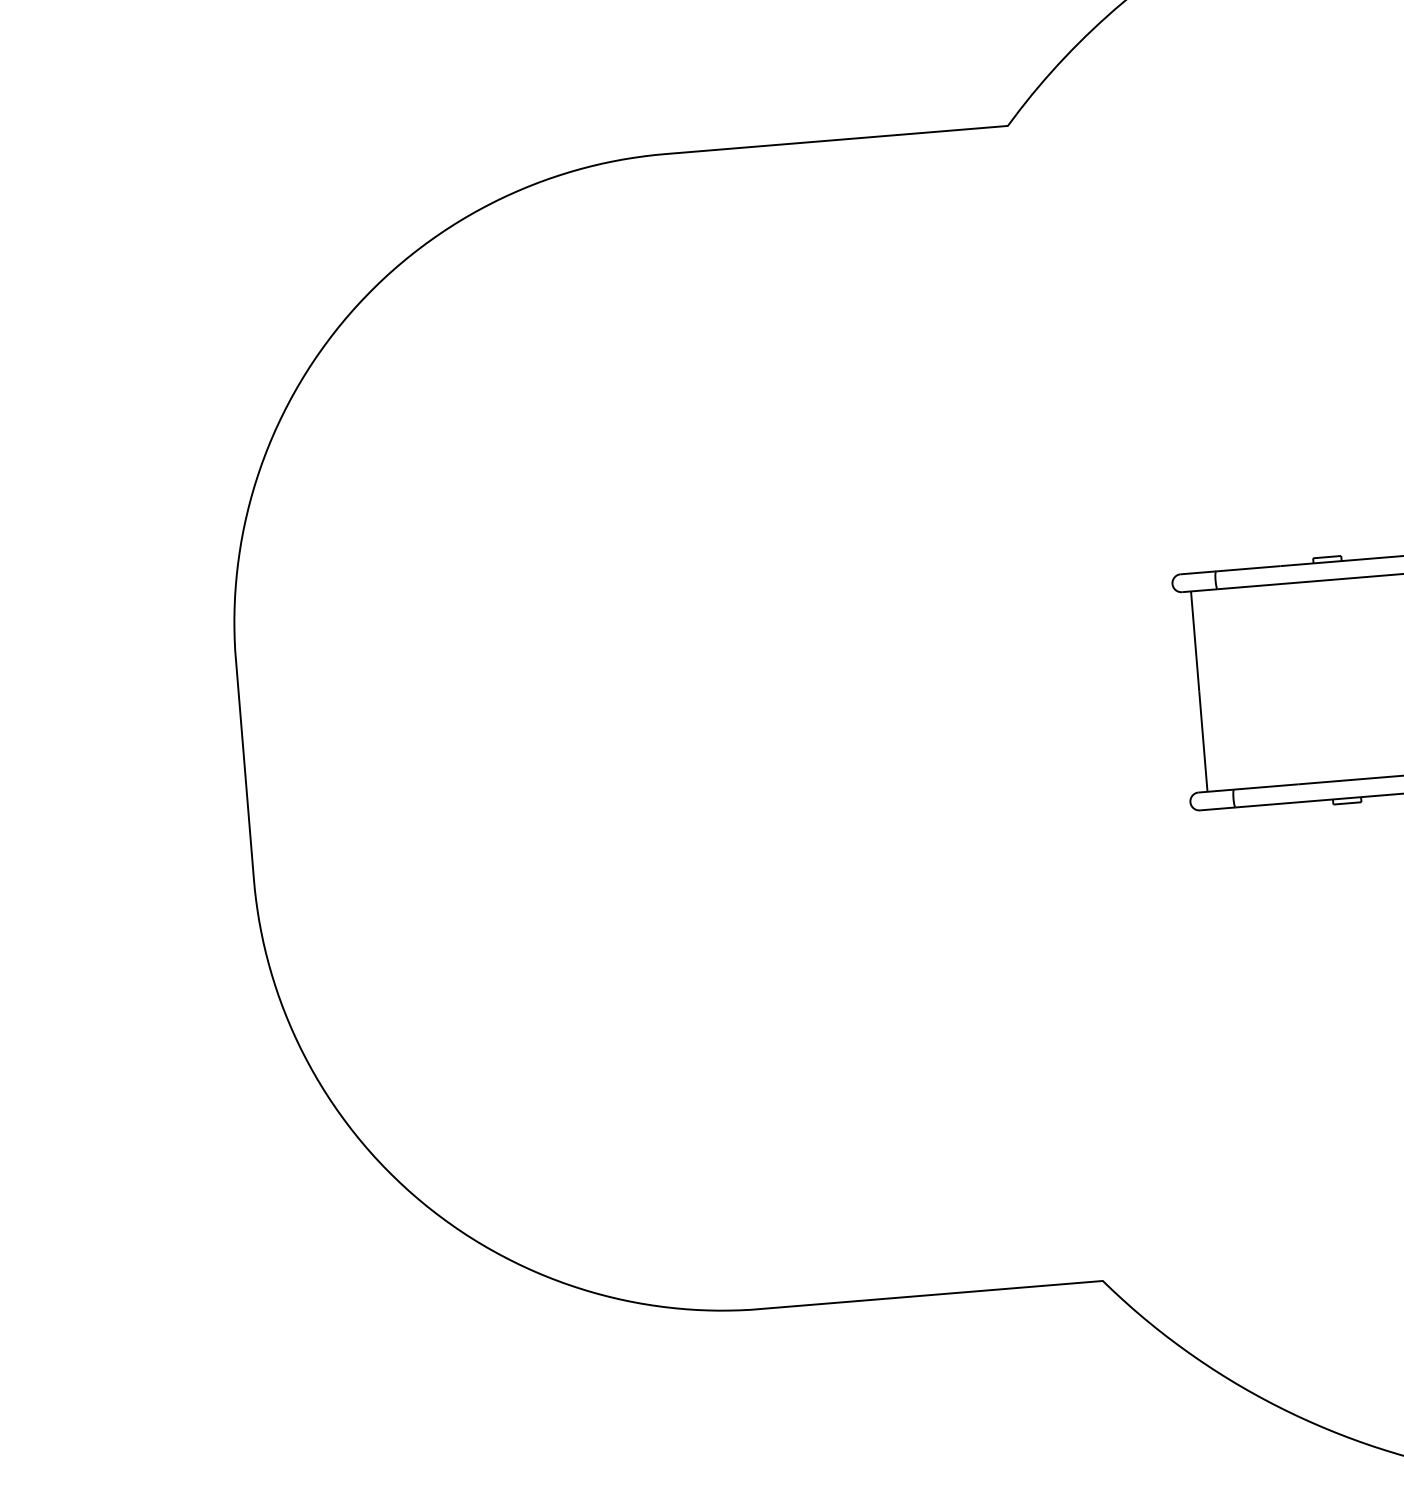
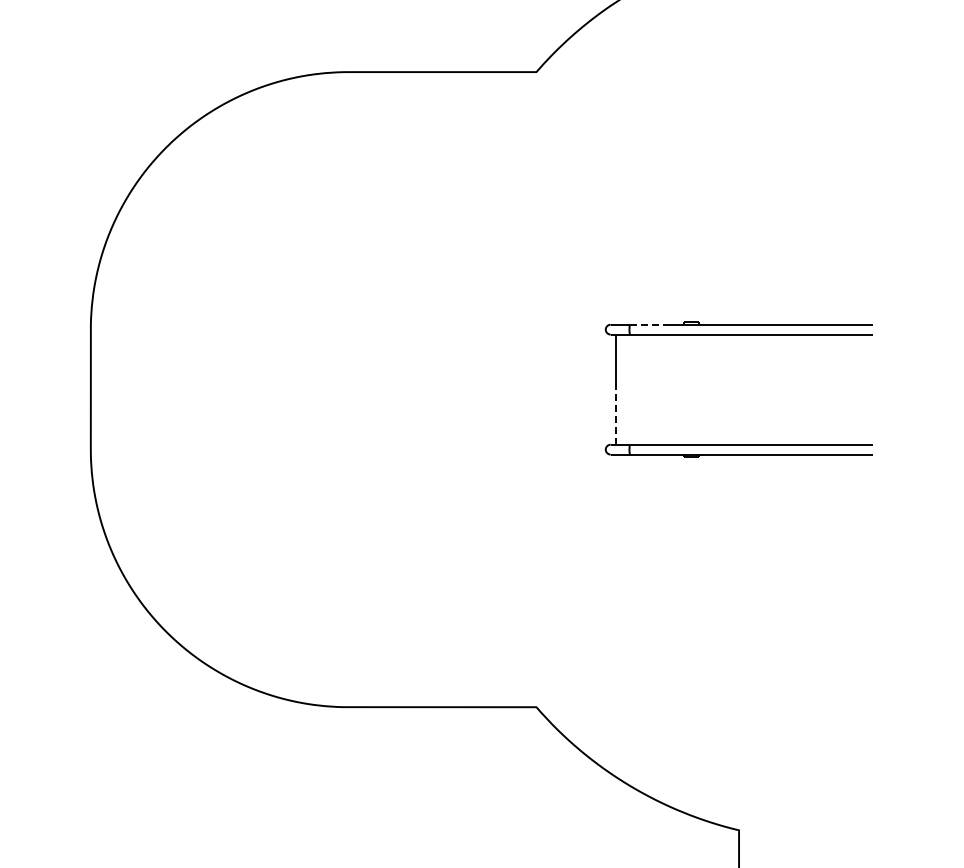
line: (1247, 568) -> (647, 324), solid -> dashed
line: (1203, 742) -> (615, 417), solid -> dashed

